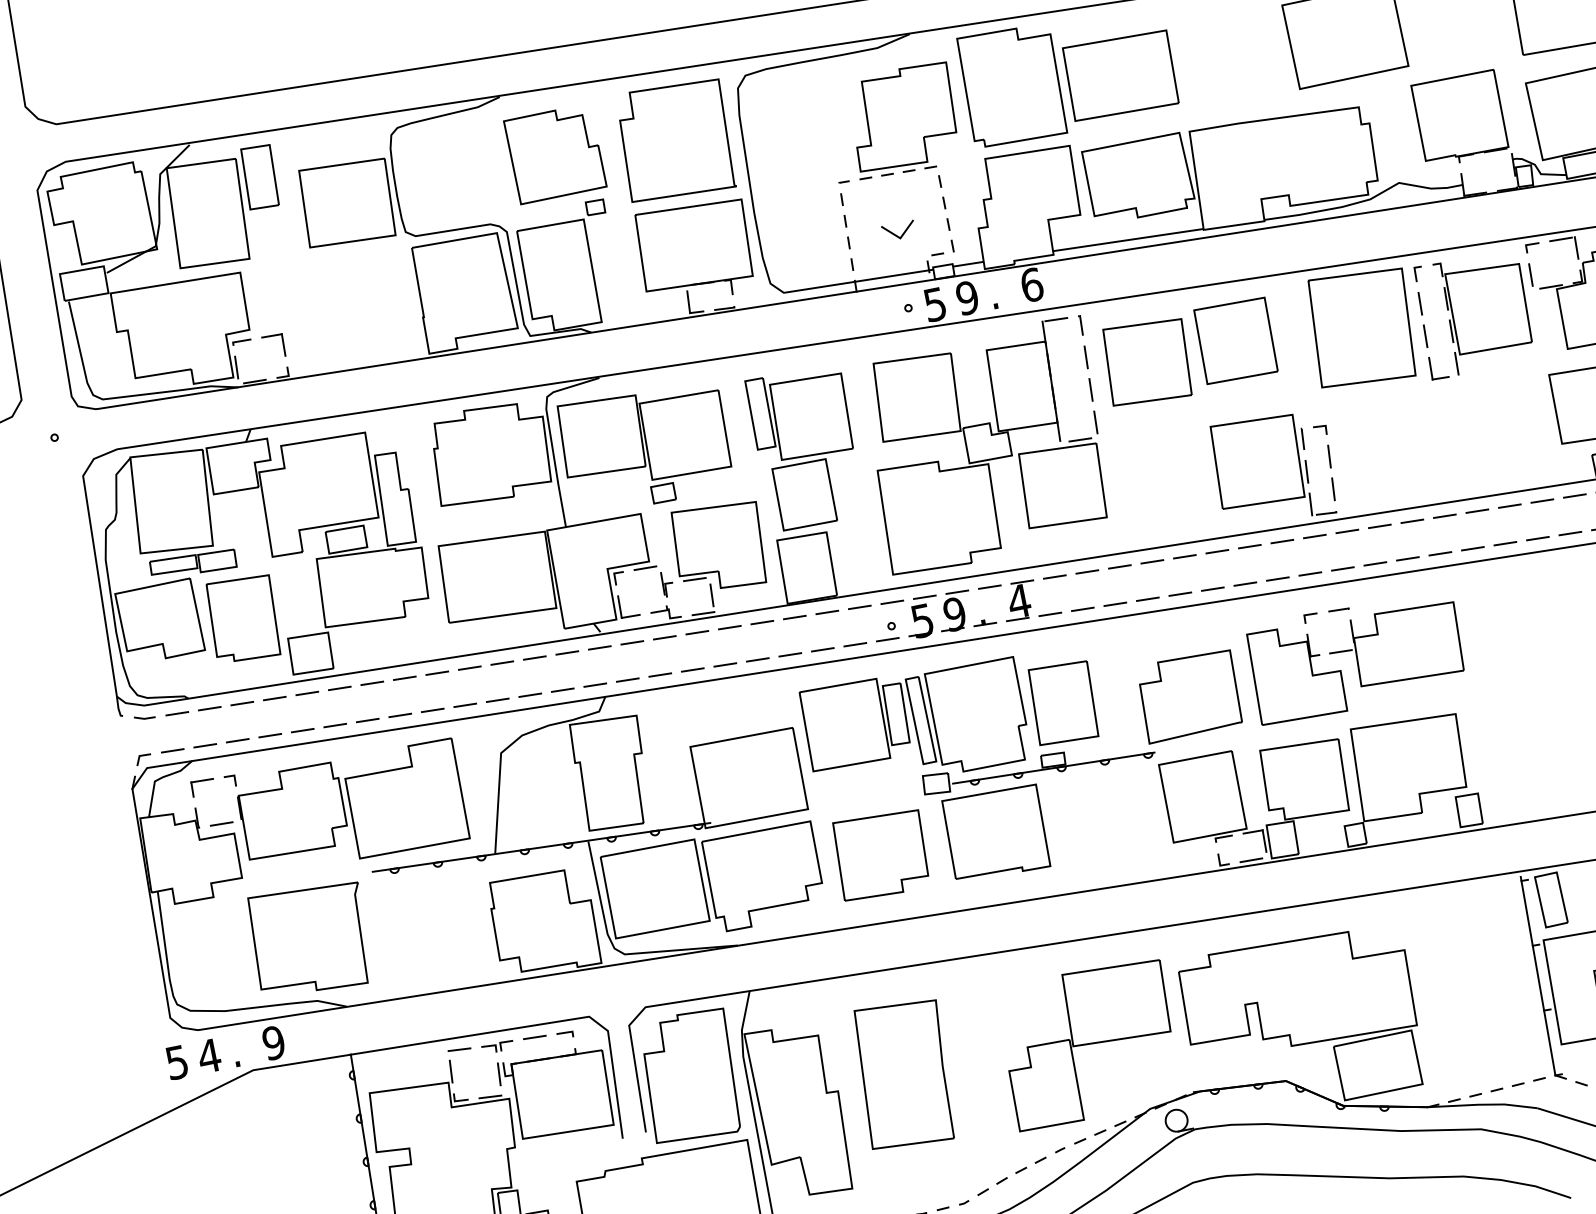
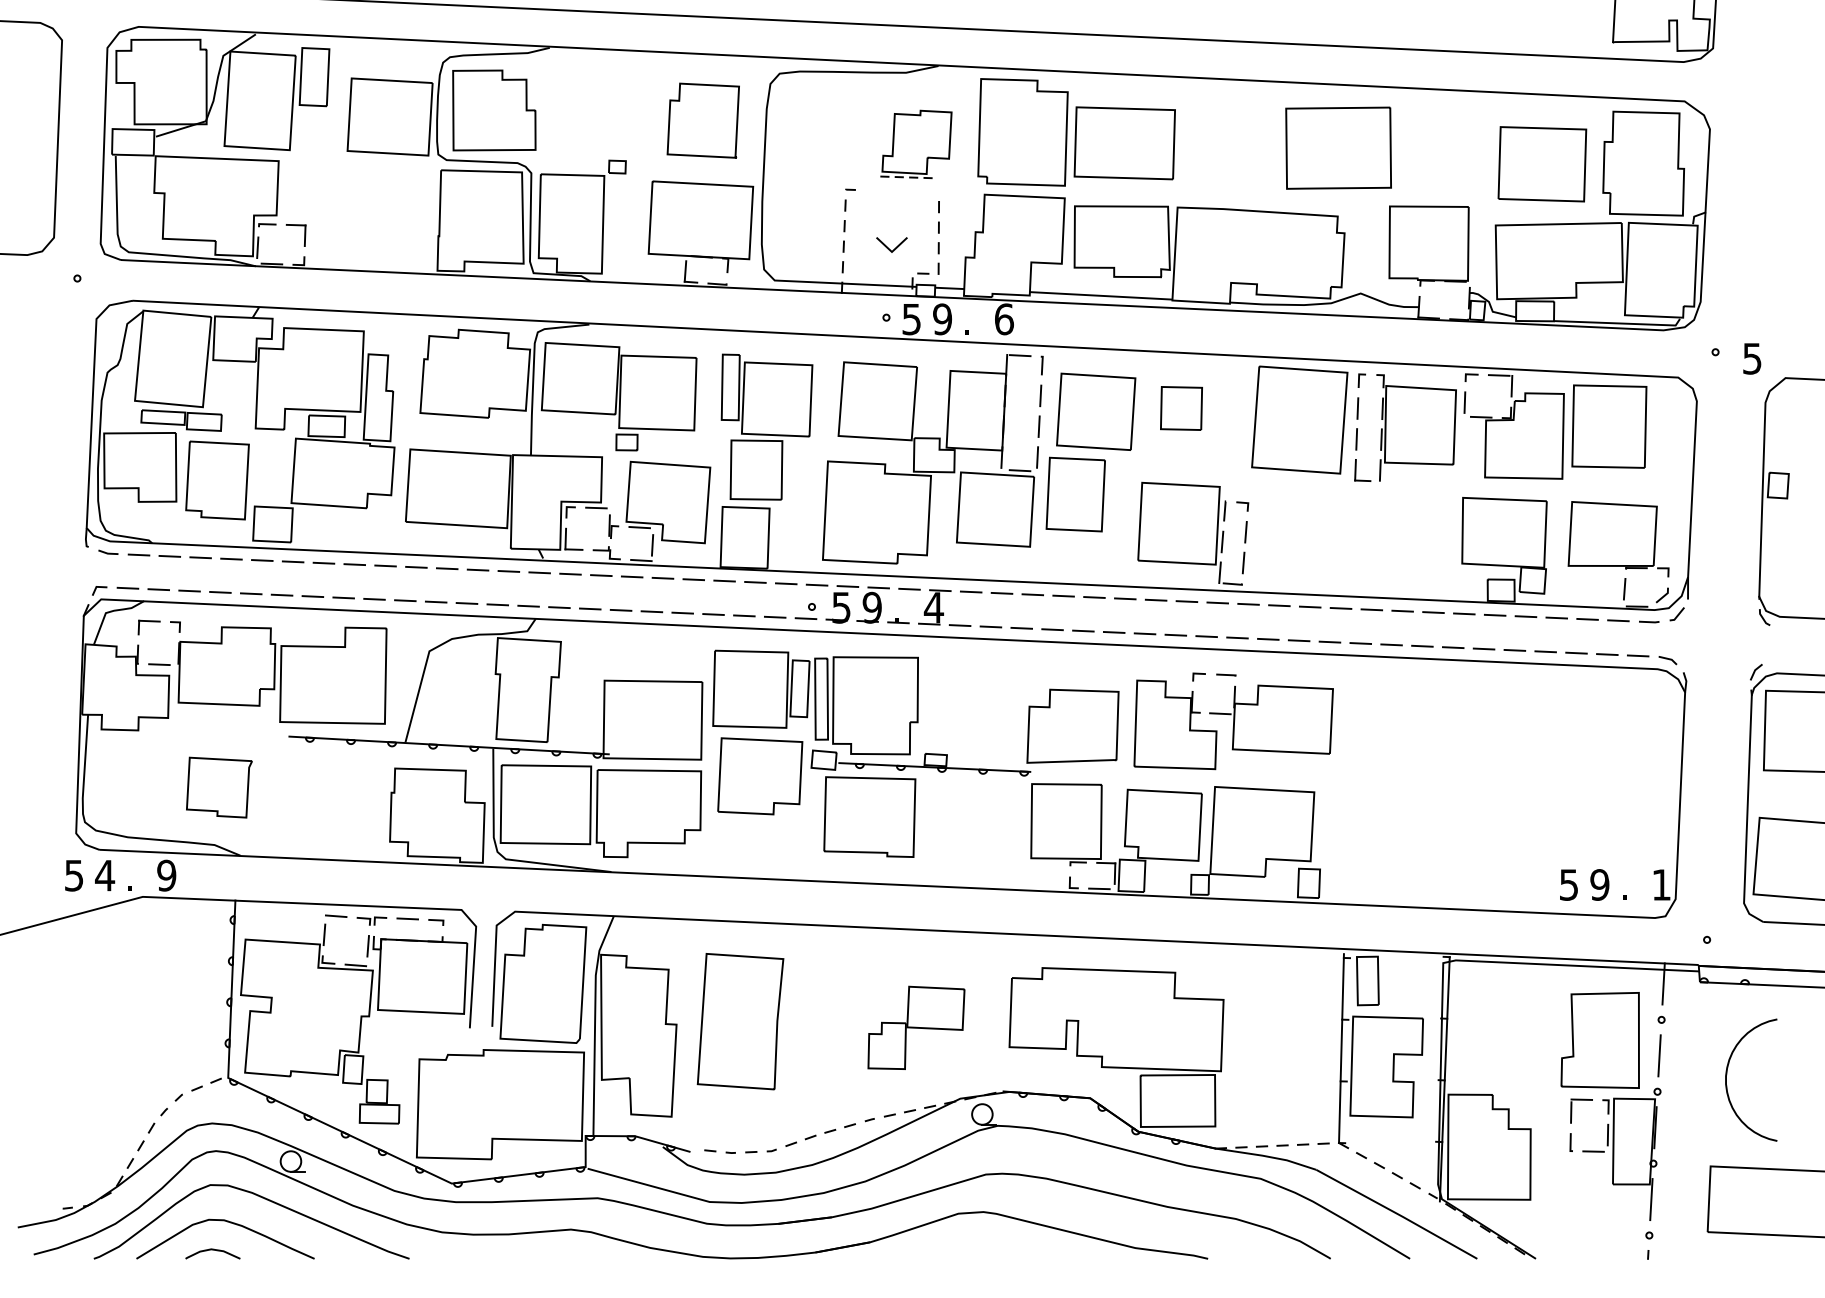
part: (903, 120) -> (916, 144), size x0.7
part: (675, 140) -> (703, 120), size x0.7
part: (555, 153) -> (494, 110), moved
part: (1235, 340) -> (1181, 408), size x0.6
part: (1063, 703) -> (1075, 494), moved
part: (881, 855) -> (760, 776), moved
part: (310, 939) -> (219, 787), size x0.6
part: (1089, 1043) -> (916, 1027), size x0.6

